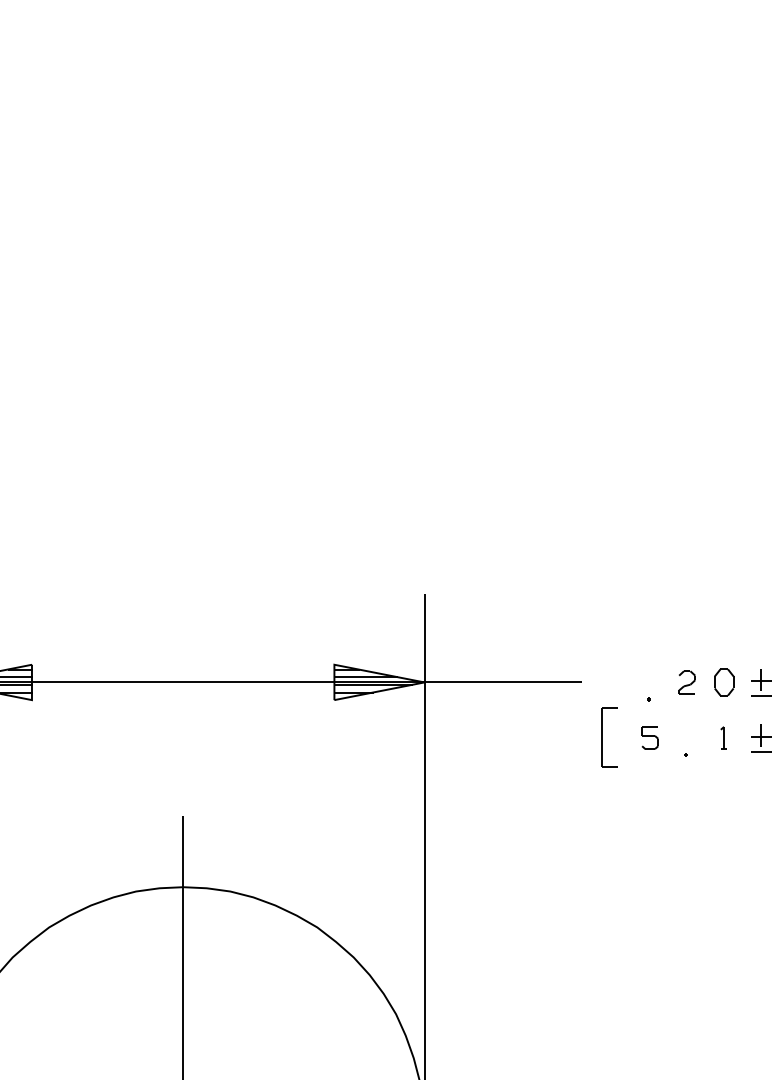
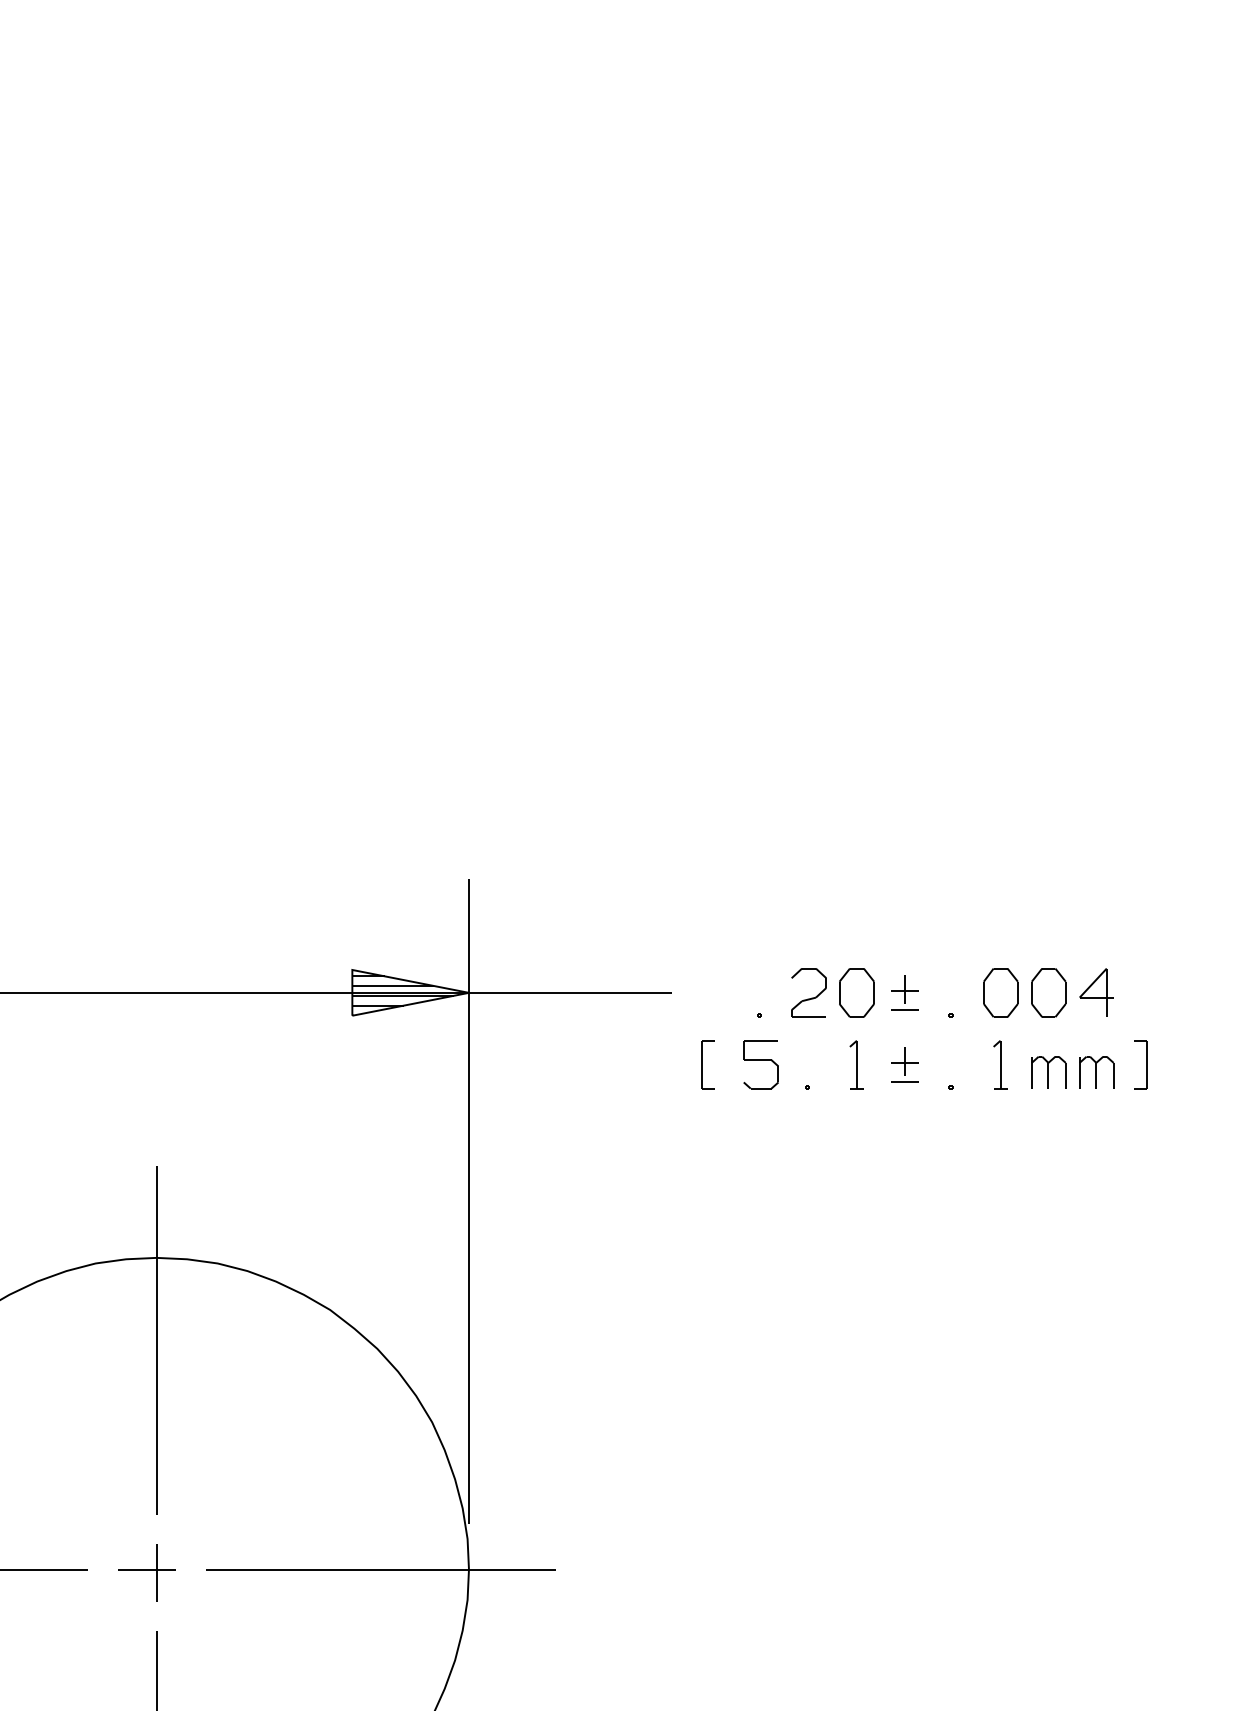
part: (686, 682) -> (808, 992), size x1.67
part: (723, 682) -> (856, 992), size x1.43
part: (608, 737) -> (707, 1064), size x0.62
part: (649, 737) -> (760, 1064), size x1.67
part: (723, 737) -> (856, 1064), size x1.67

